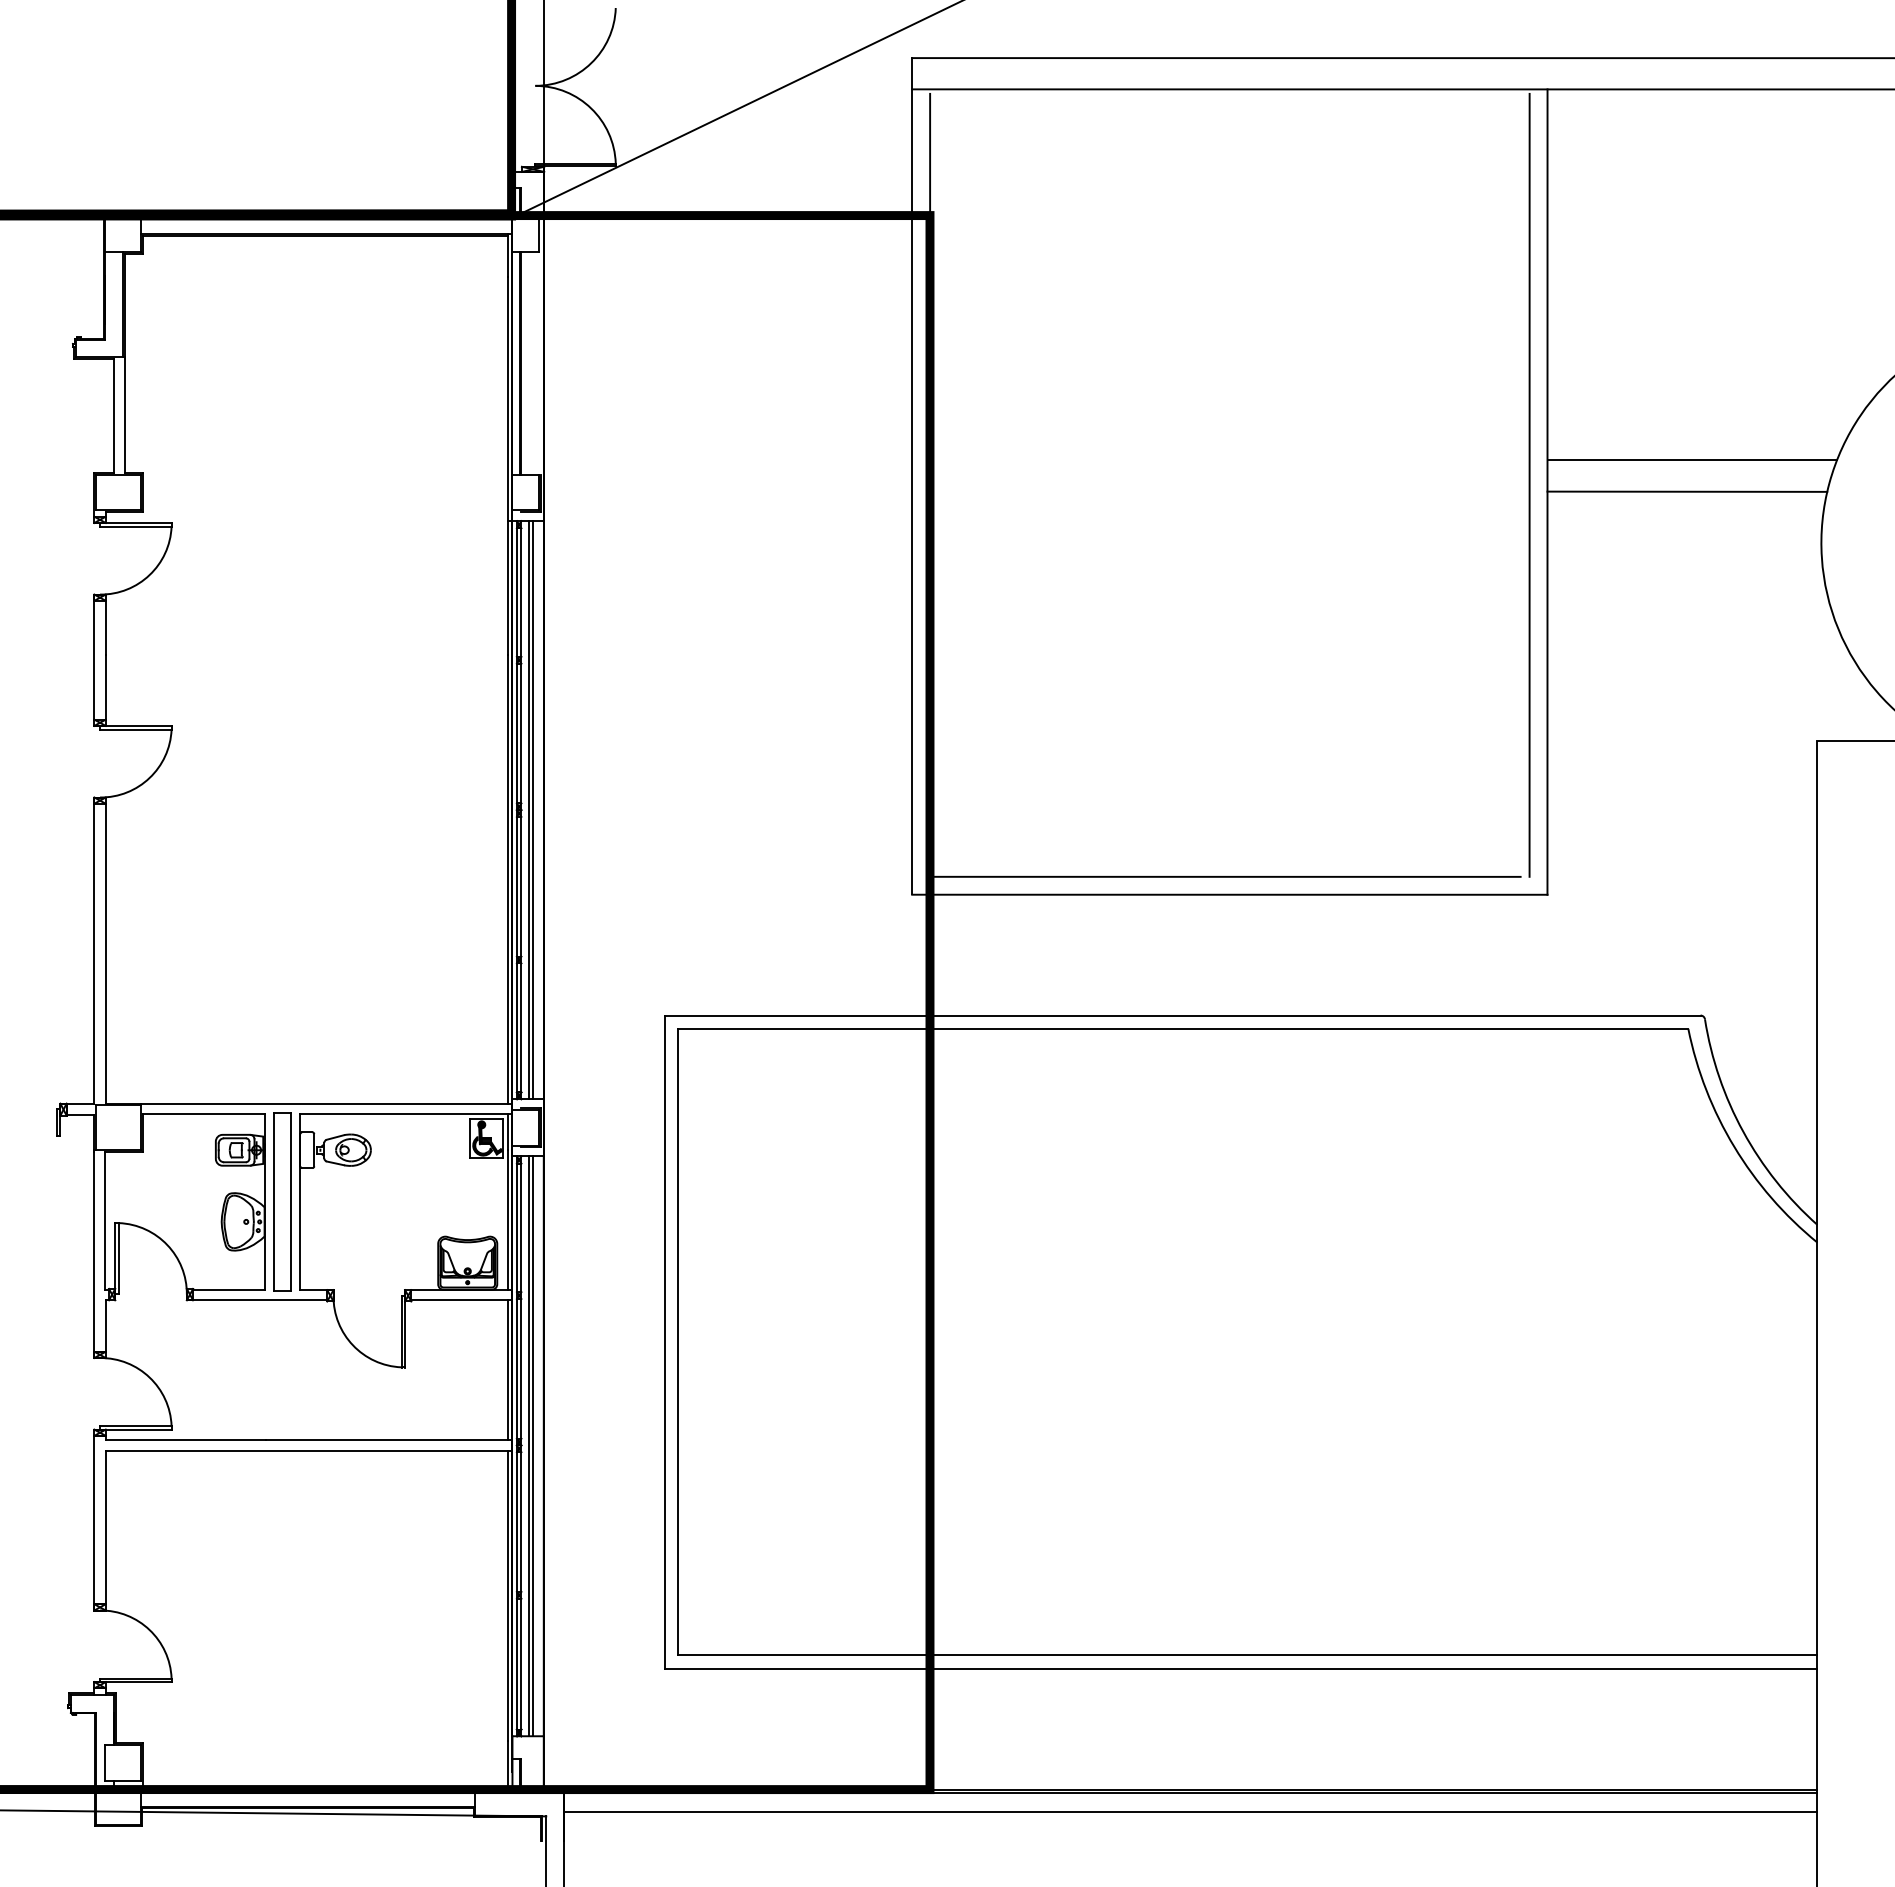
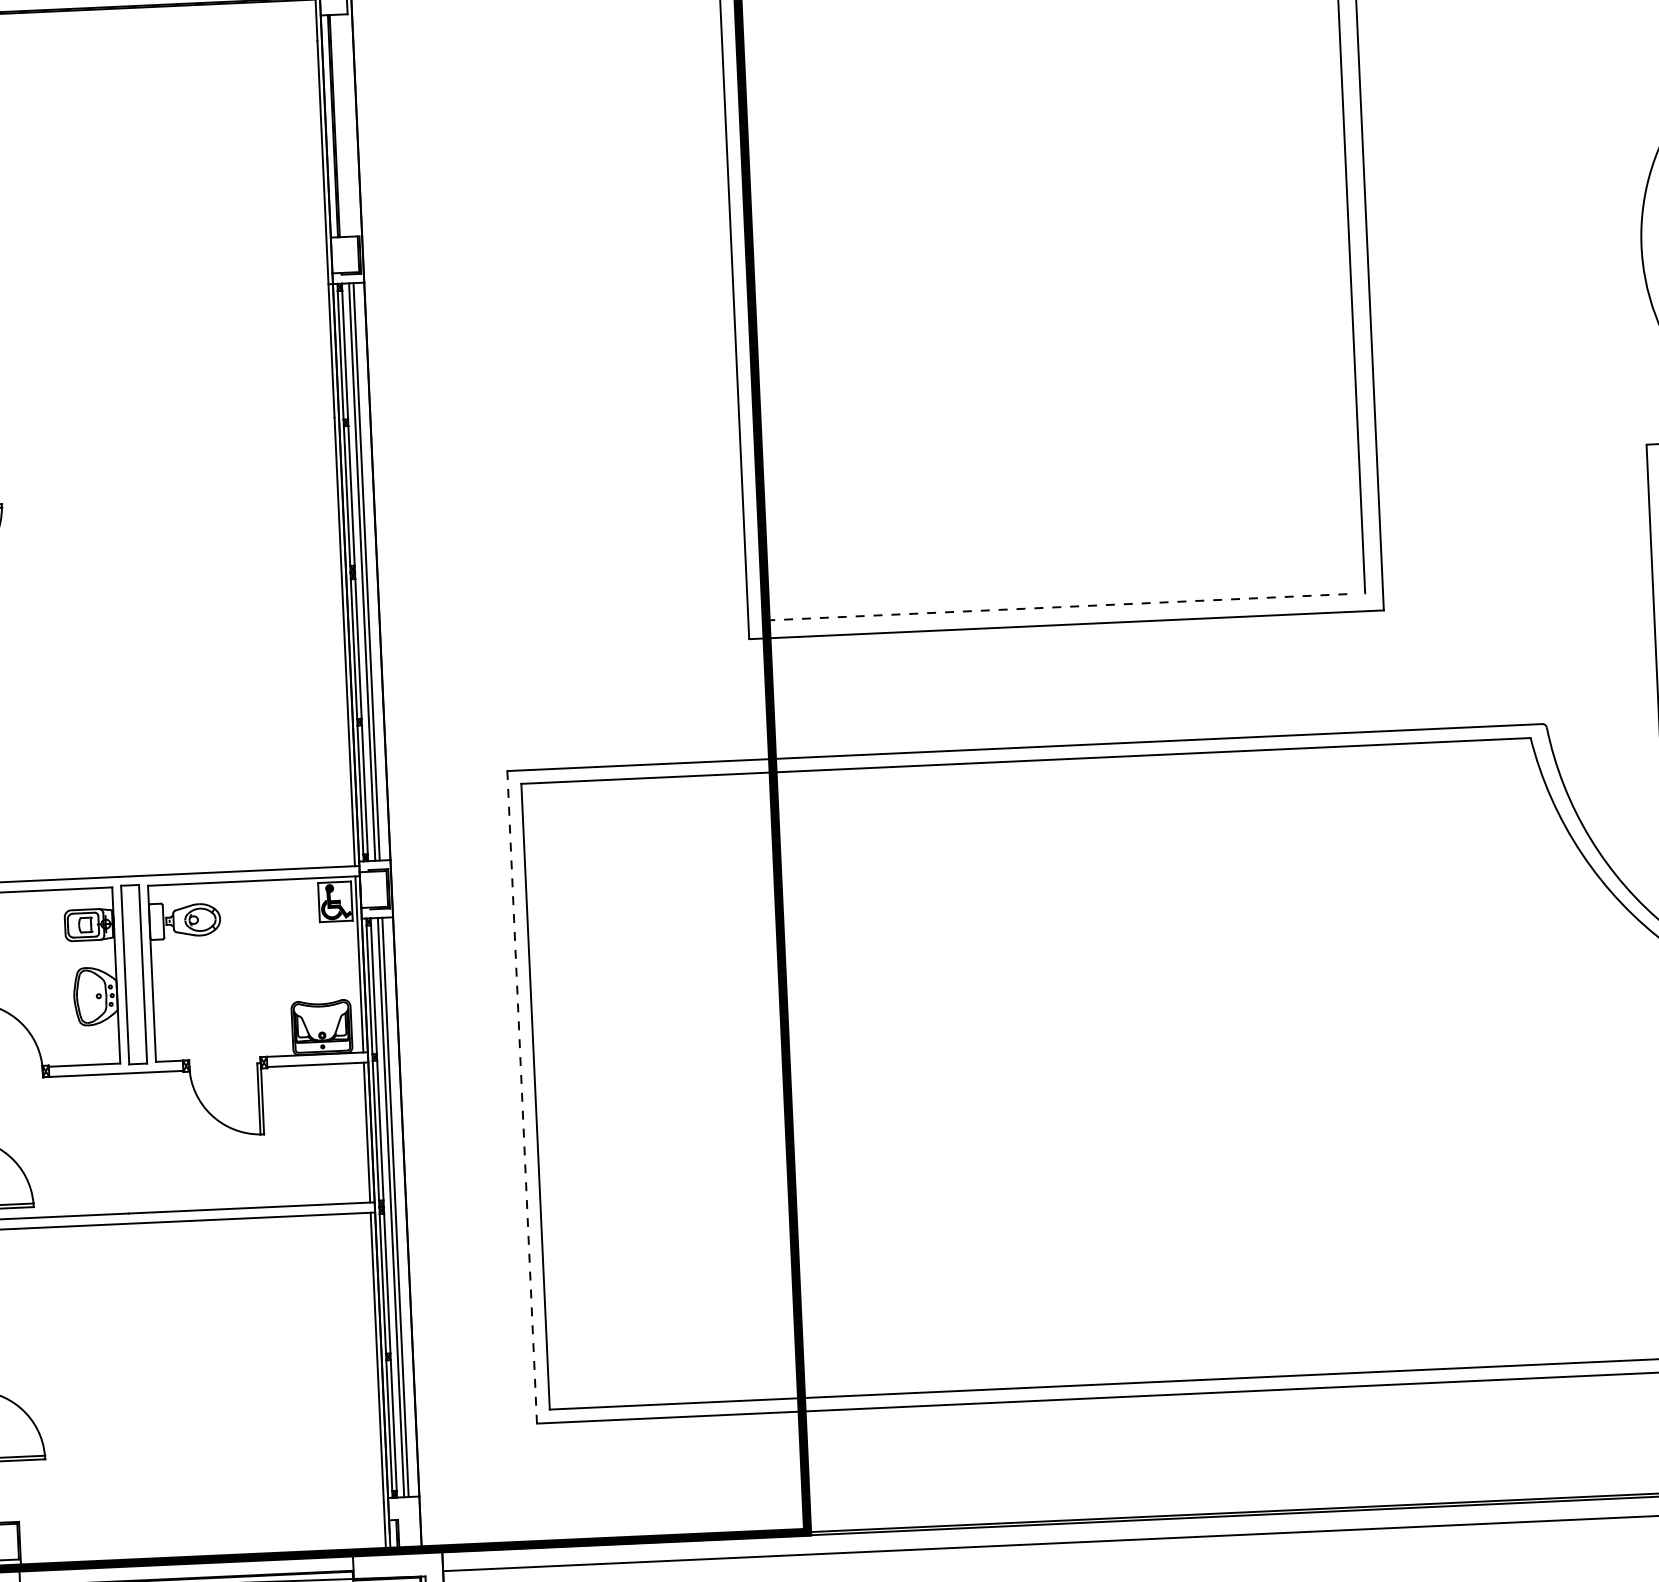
line: (1691, 460) -> (1508, 170), removed
line: (1687, 491) -> (1505, 201), removed
line: (1225, 876) -> (1061, 606), solid -> dashed
line: (664, 1342) -> (522, 1097), solid -> dashed

